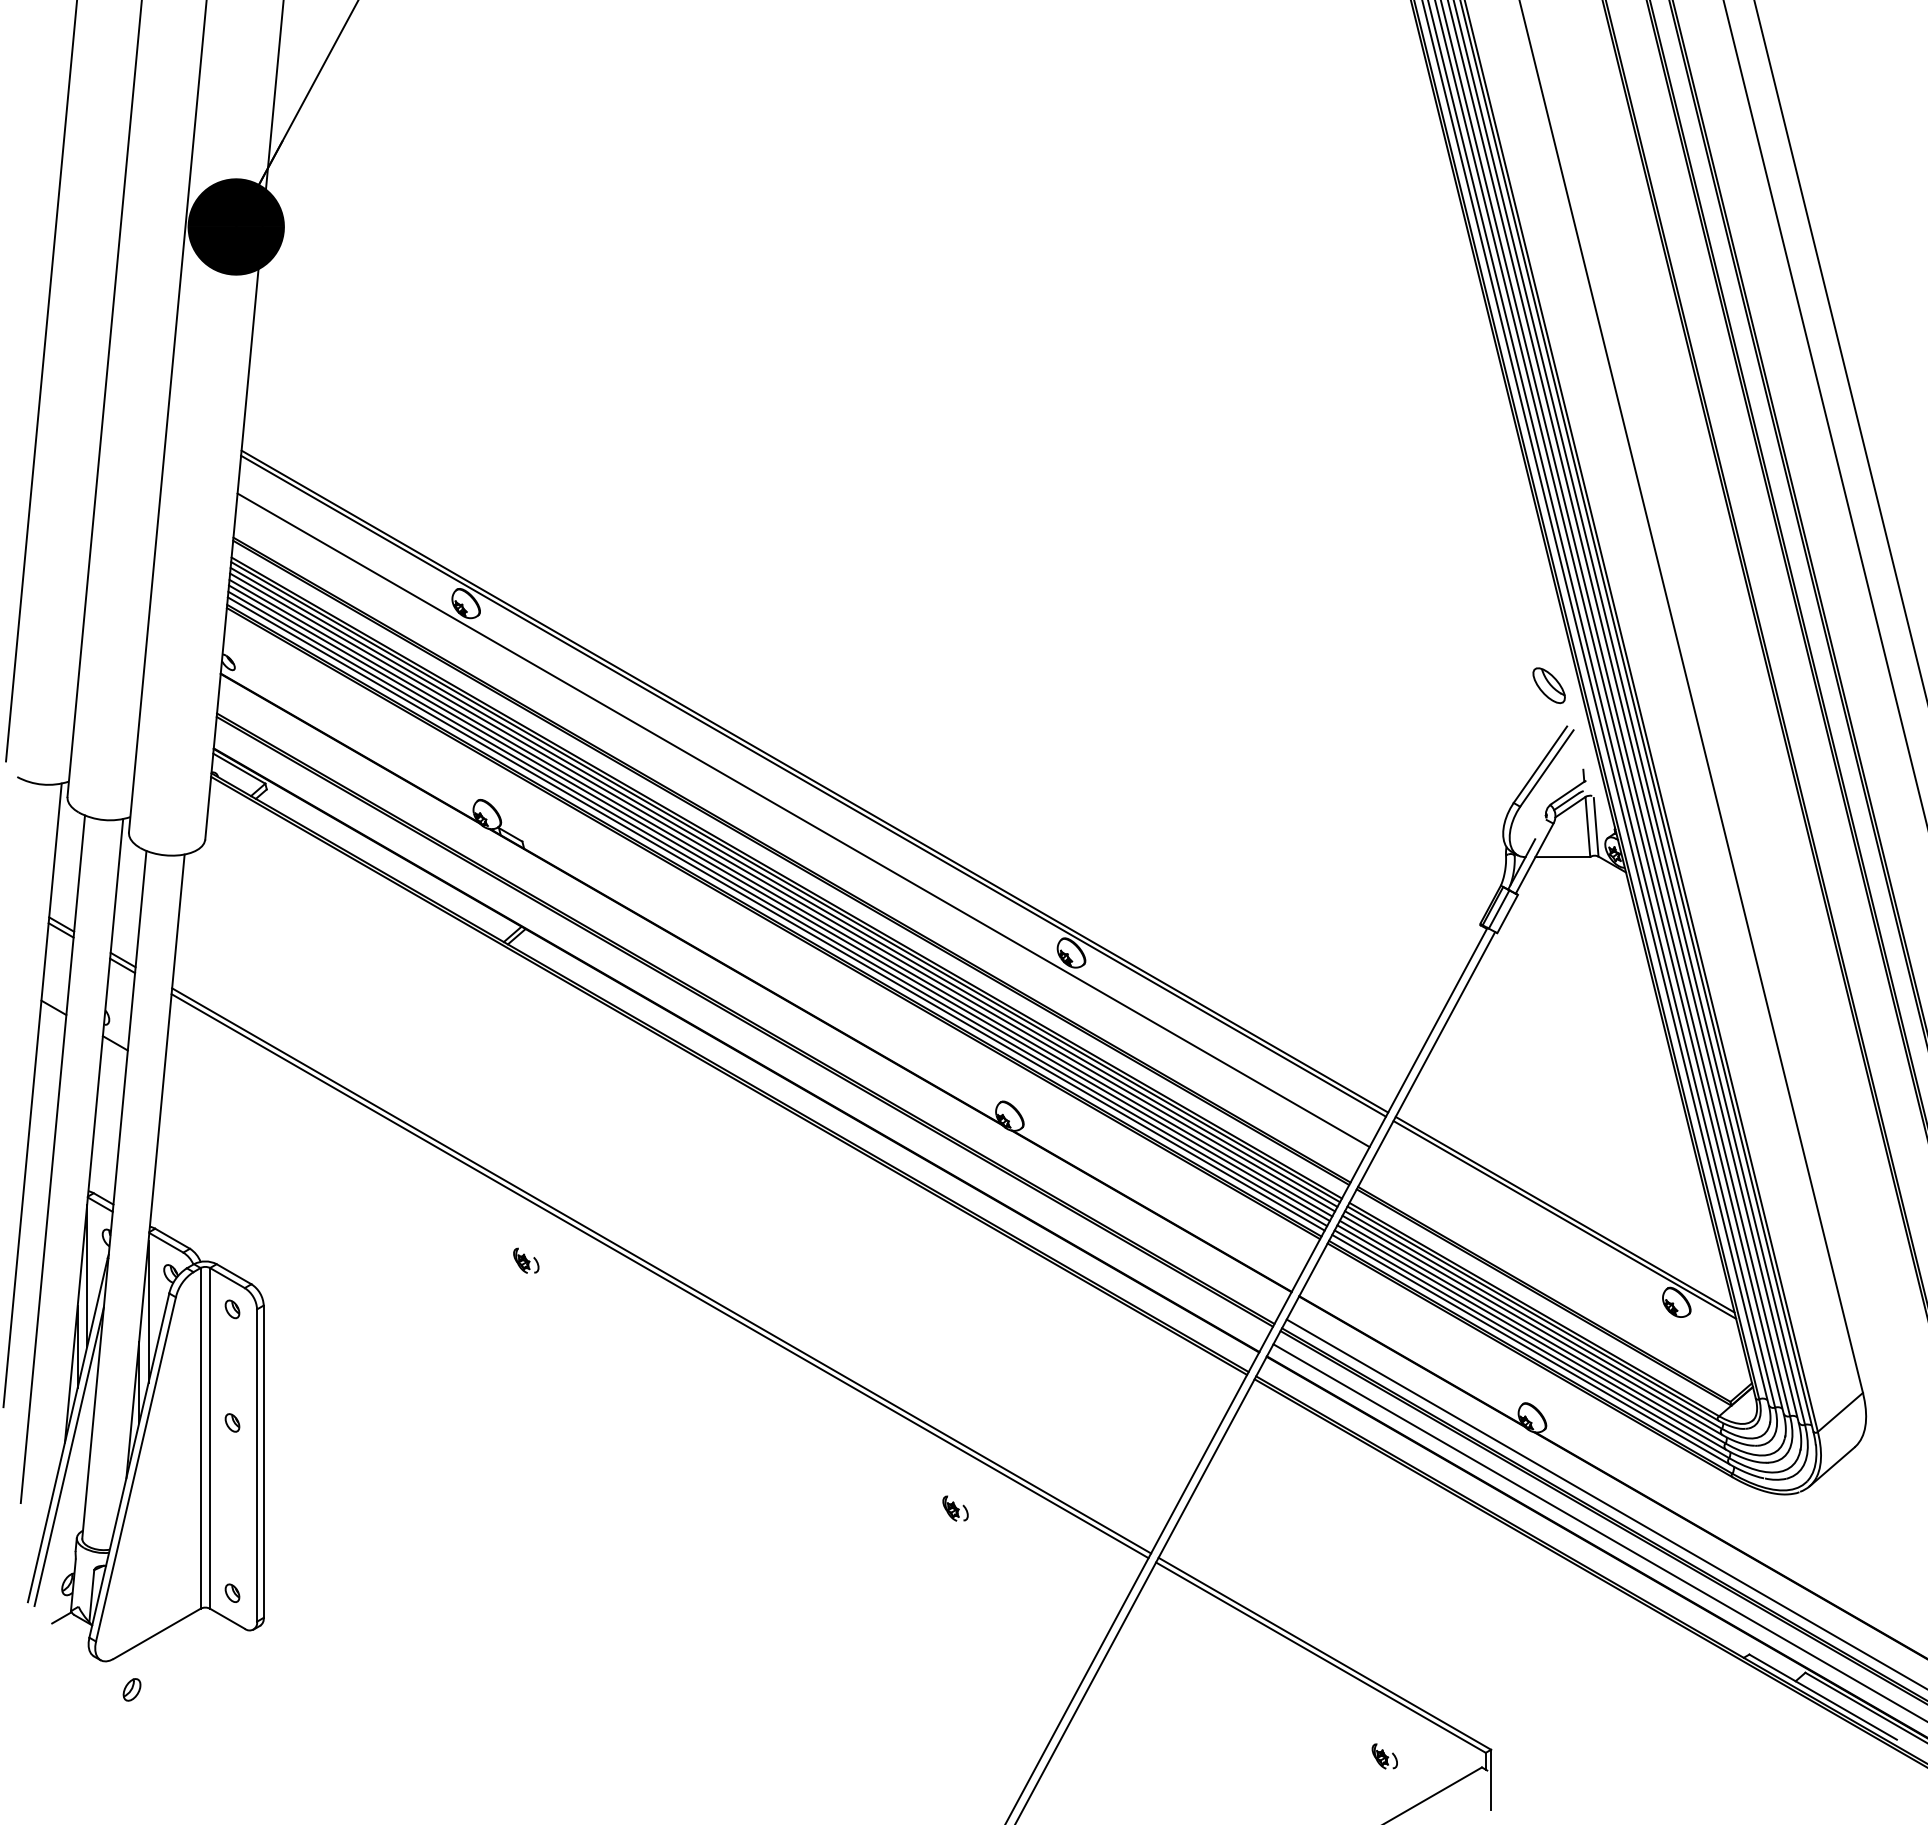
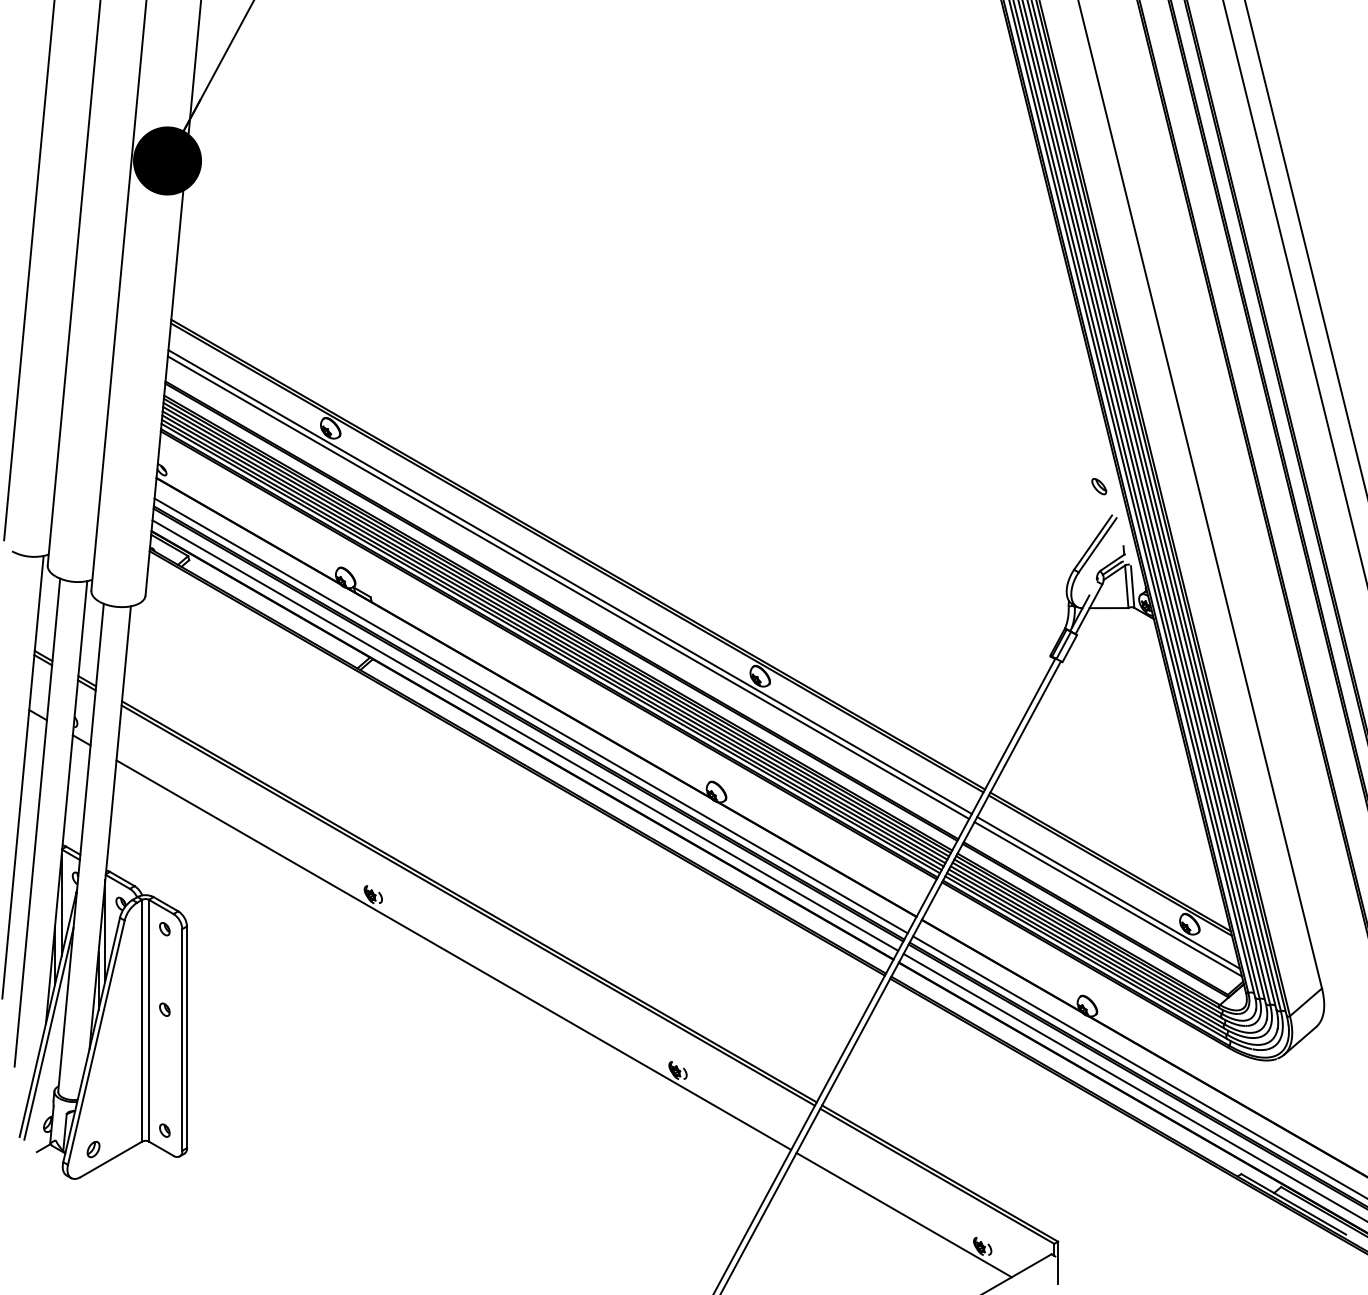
part: (1548, 685) -> (1098, 486), size x0.62
line: (800, 828) -> (567, 587), added
line: (748, 1008) -> (531, 715), added
line: (740, 1036) -> (525, 735), added
line: (1562, 1258) -> (1108, 893), added
line: (1561, 1267) -> (1108, 899), added
line: (639, 1345) -> (453, 954), added
part: (131, 1689) -> (93, 1149), moved
line: (1273, 1711) -> (903, 1214), added

